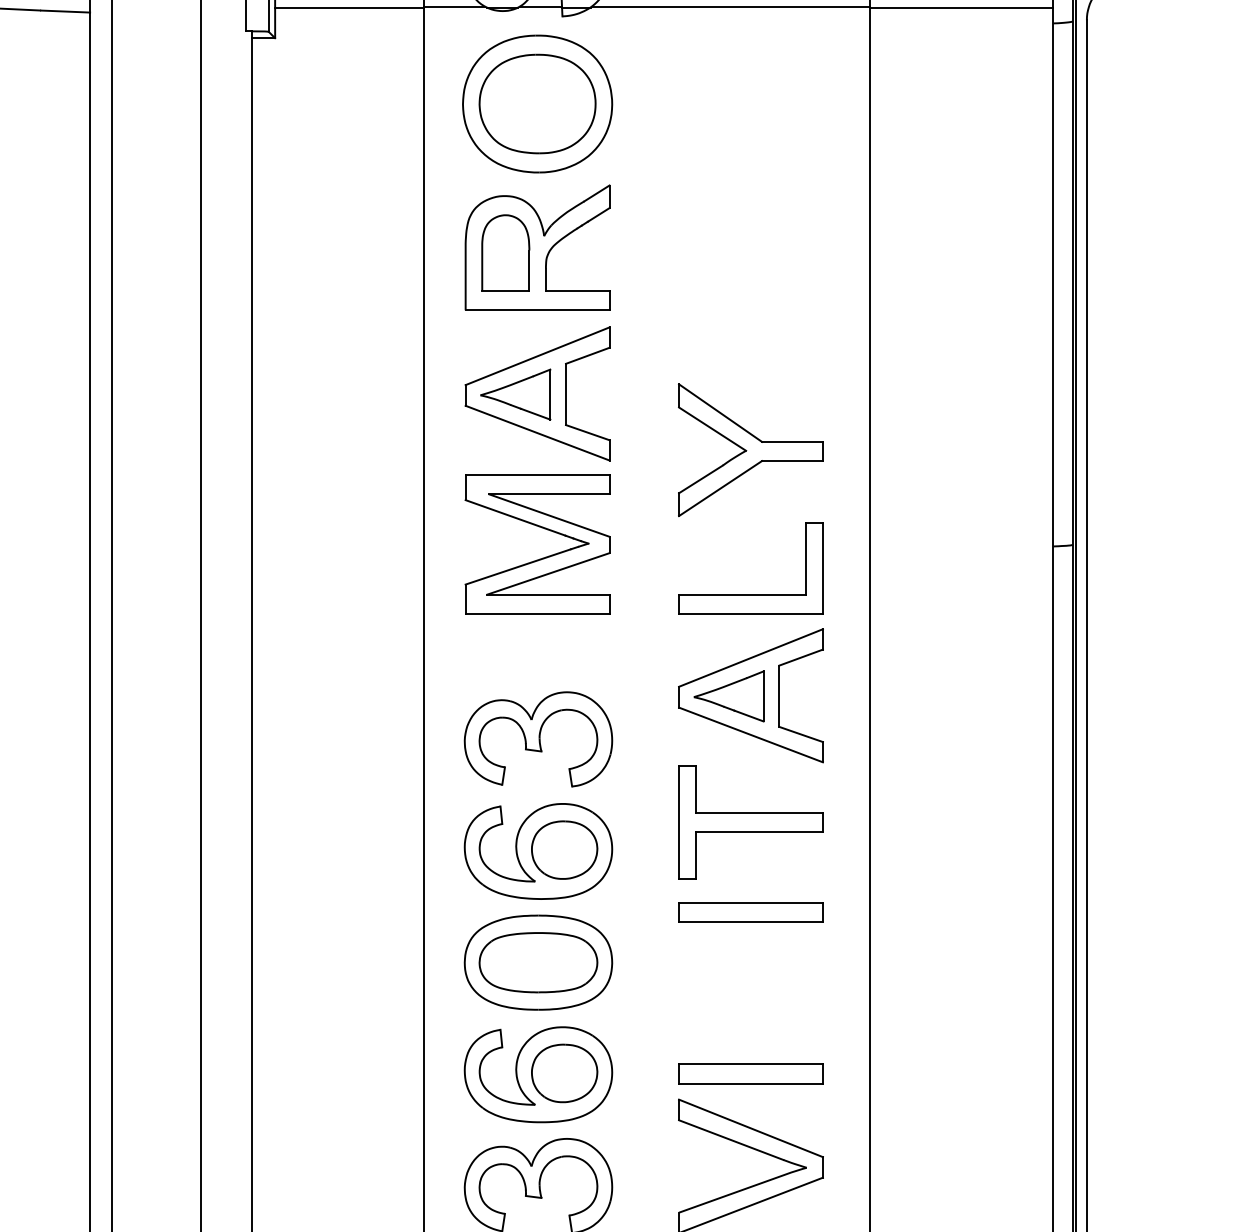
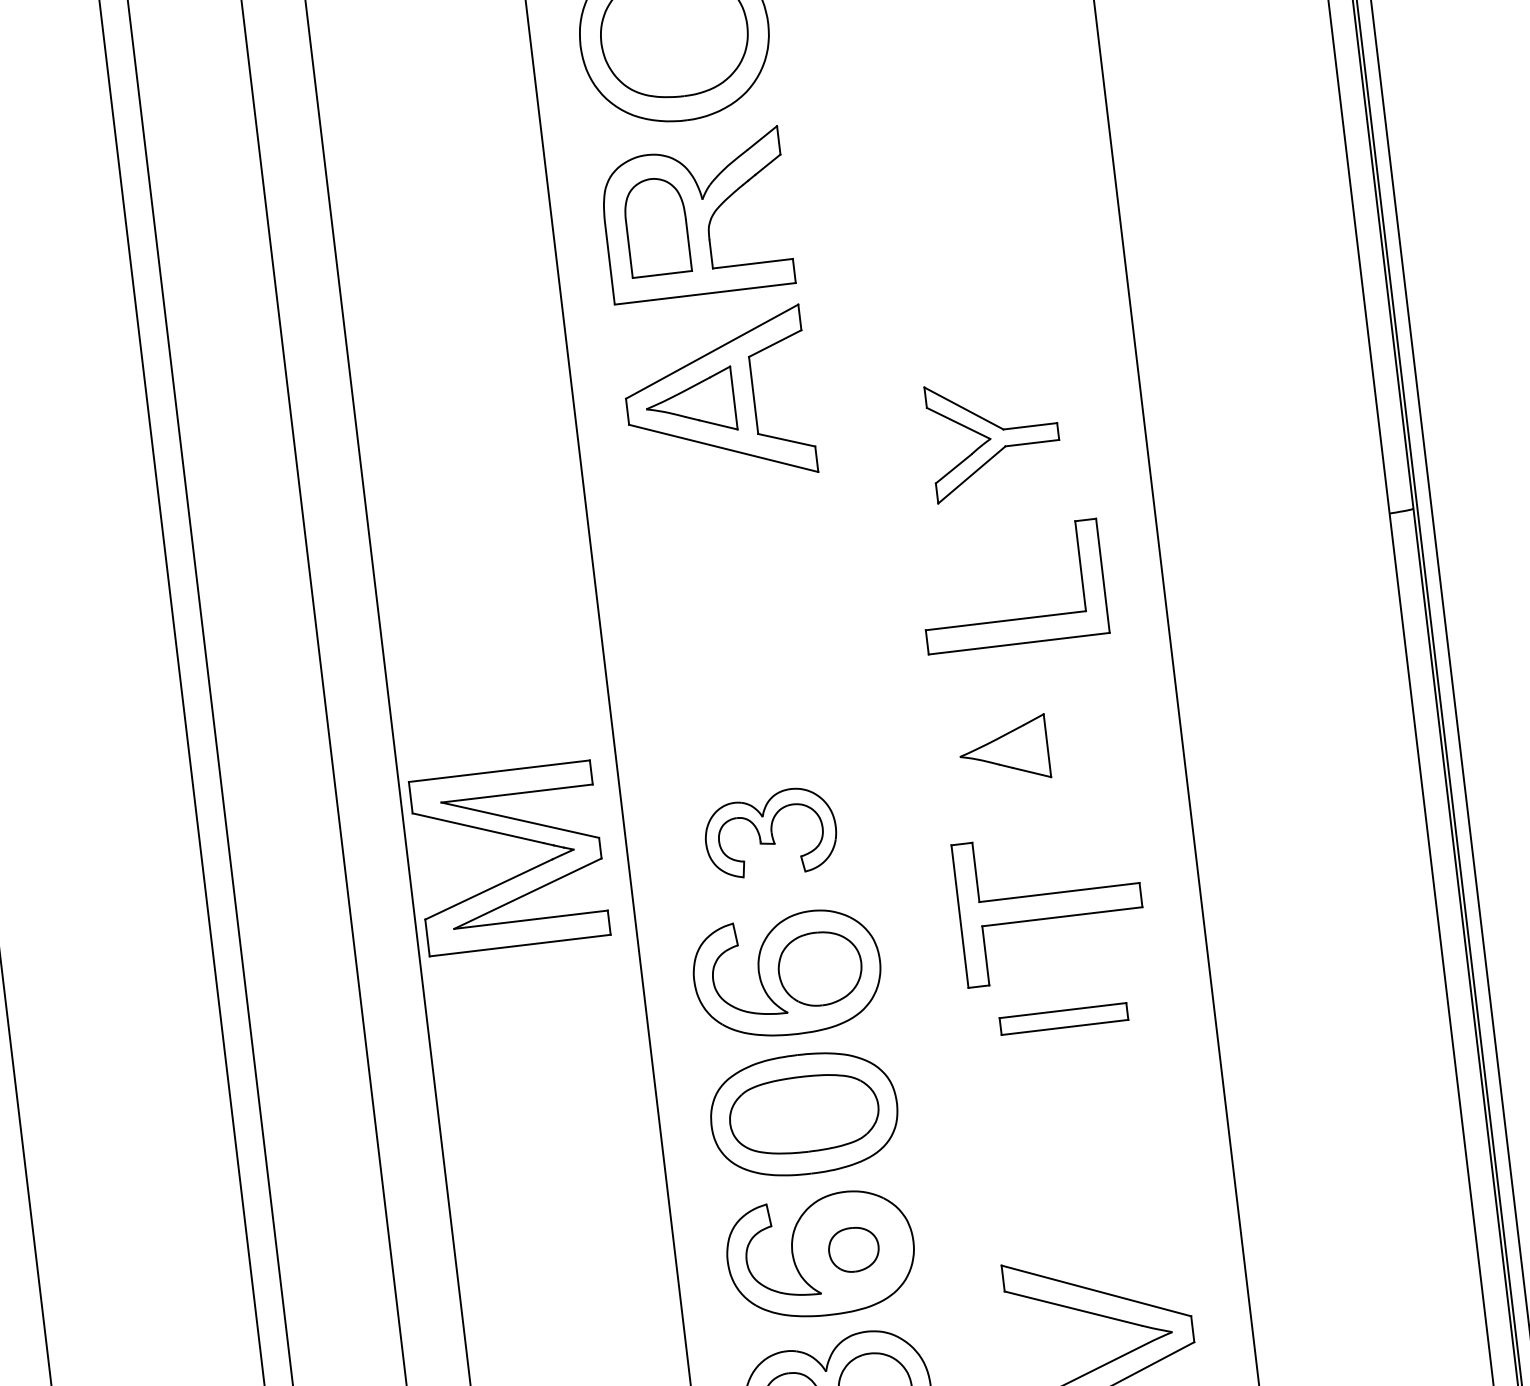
part: (750, 450) -> (994, 438), size x0.7
part: (542, 557) -> (517, 873), moved
part: (750, 695) -> (1030, 746), removed
part: (538, 739) -> (770, 833), size x0.7
part: (750, 912) -> (1063, 1019), size x0.7
part: (564, 1073) -> (853, 1249), size x0.6
part: (750, 1073) -> (1087, 1221), removed

